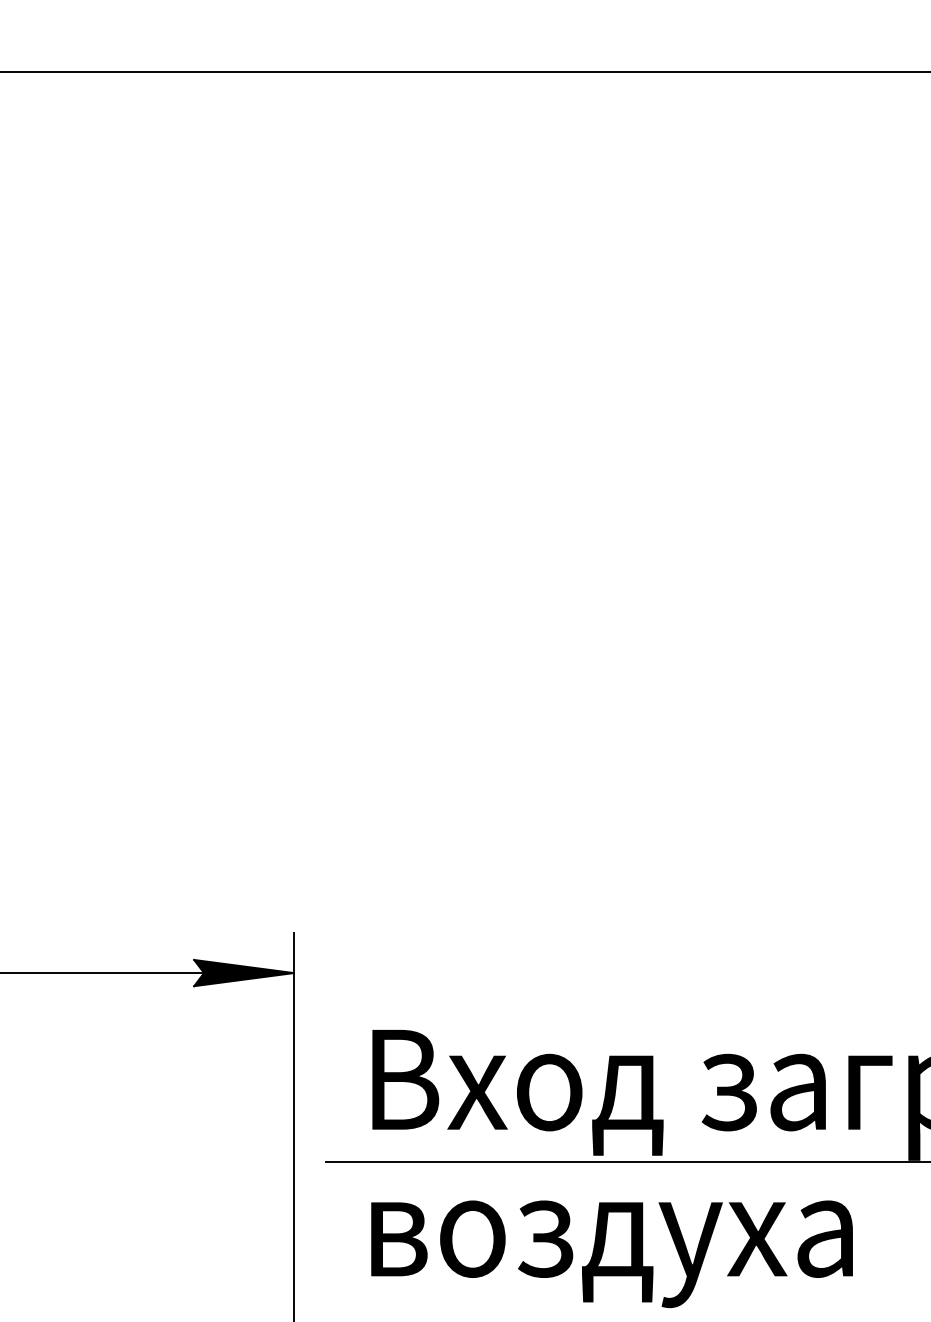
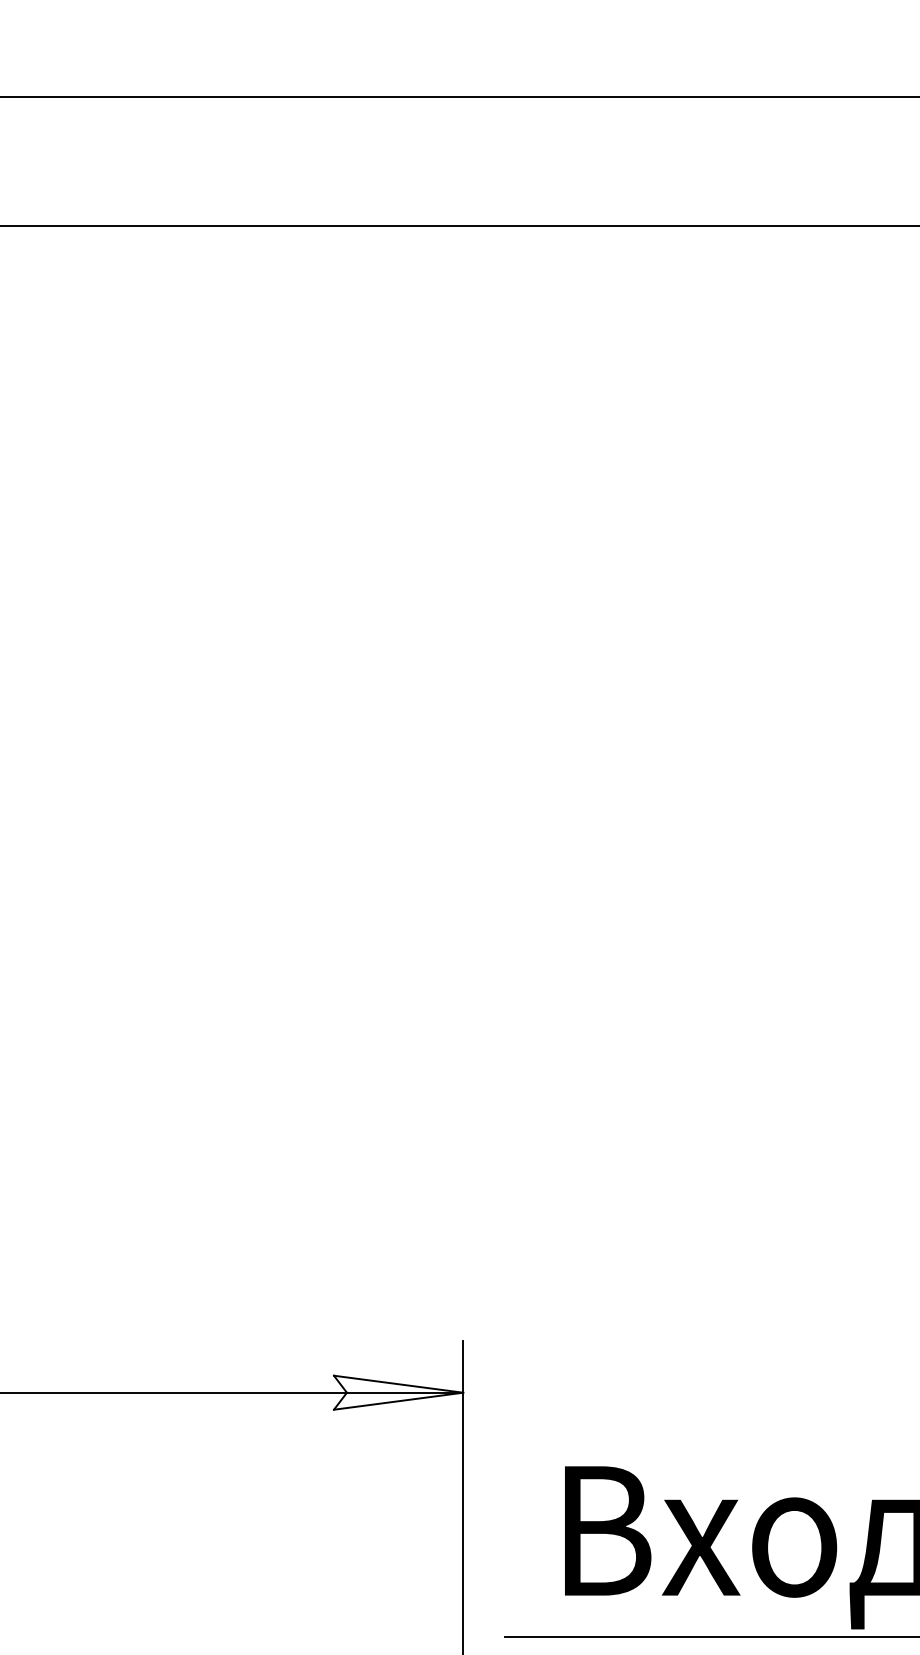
fill: (243, 972) -> (397, 1391), removed

